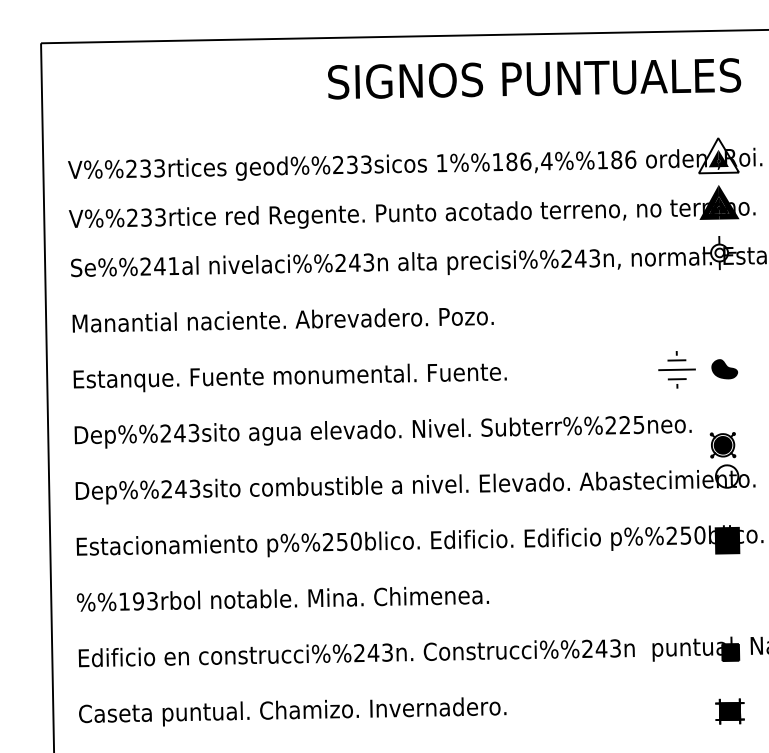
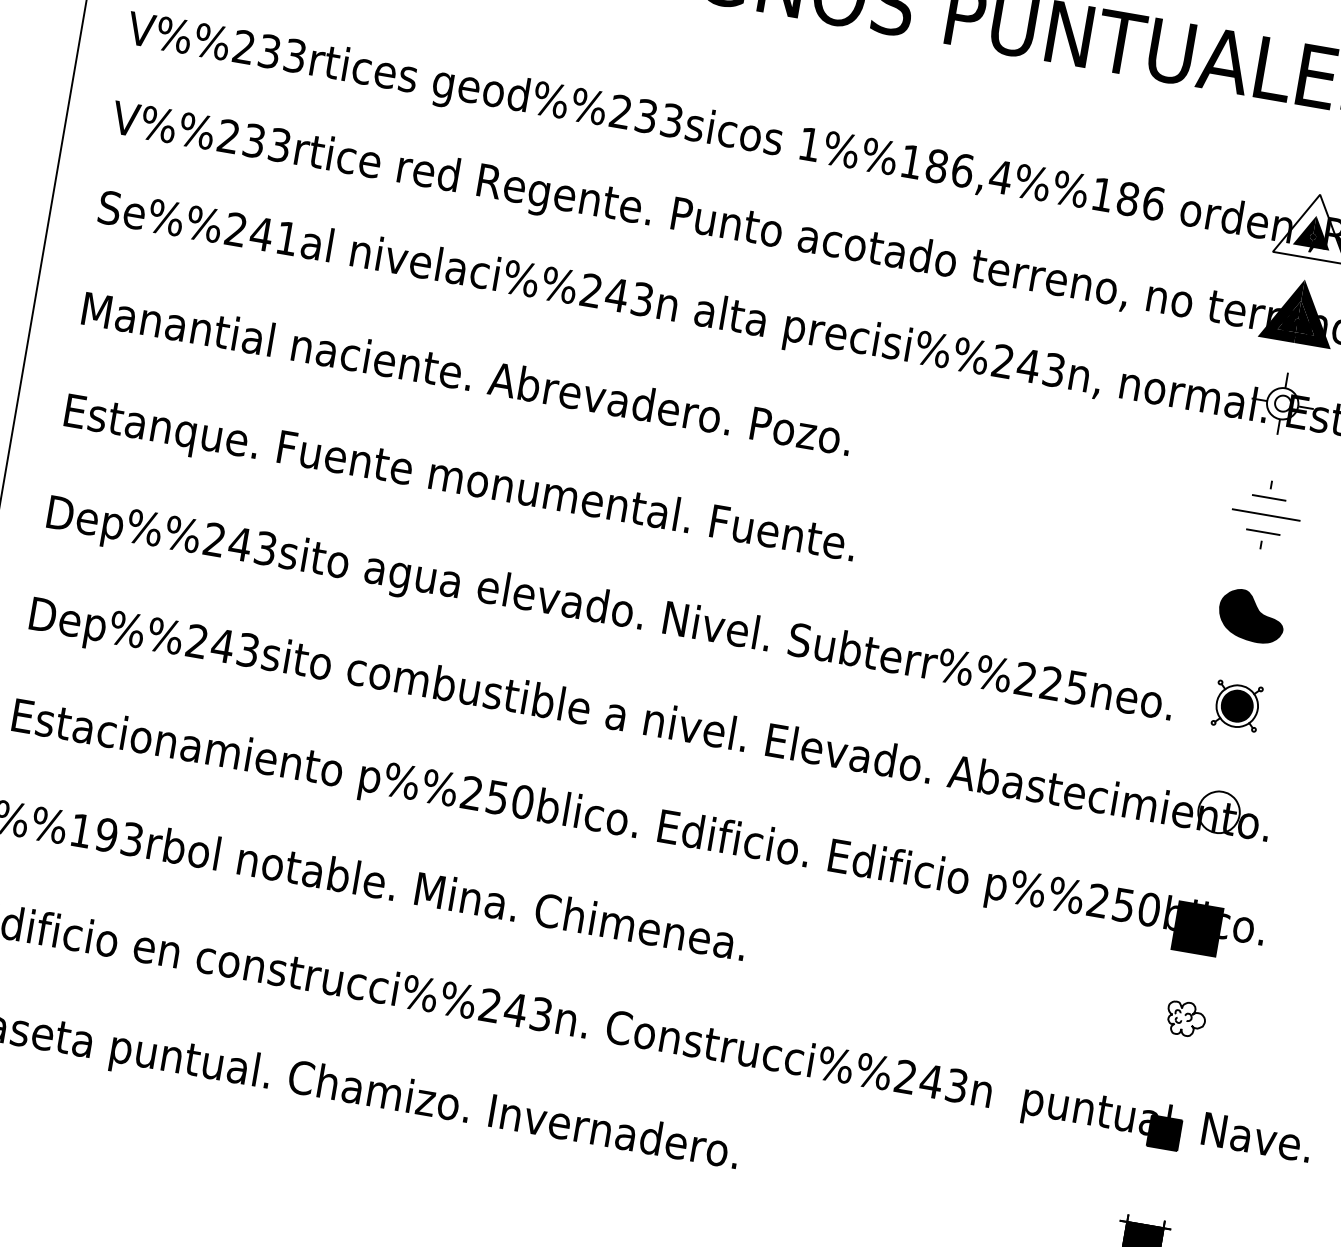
part: (676, 369) -> (1265, 514), moved
part: (724, 369) -> (1251, 616), size x1.43
part: (722, 445) -> (1236, 706), moved
part: (730, 589) -> (1186, 1018), added

